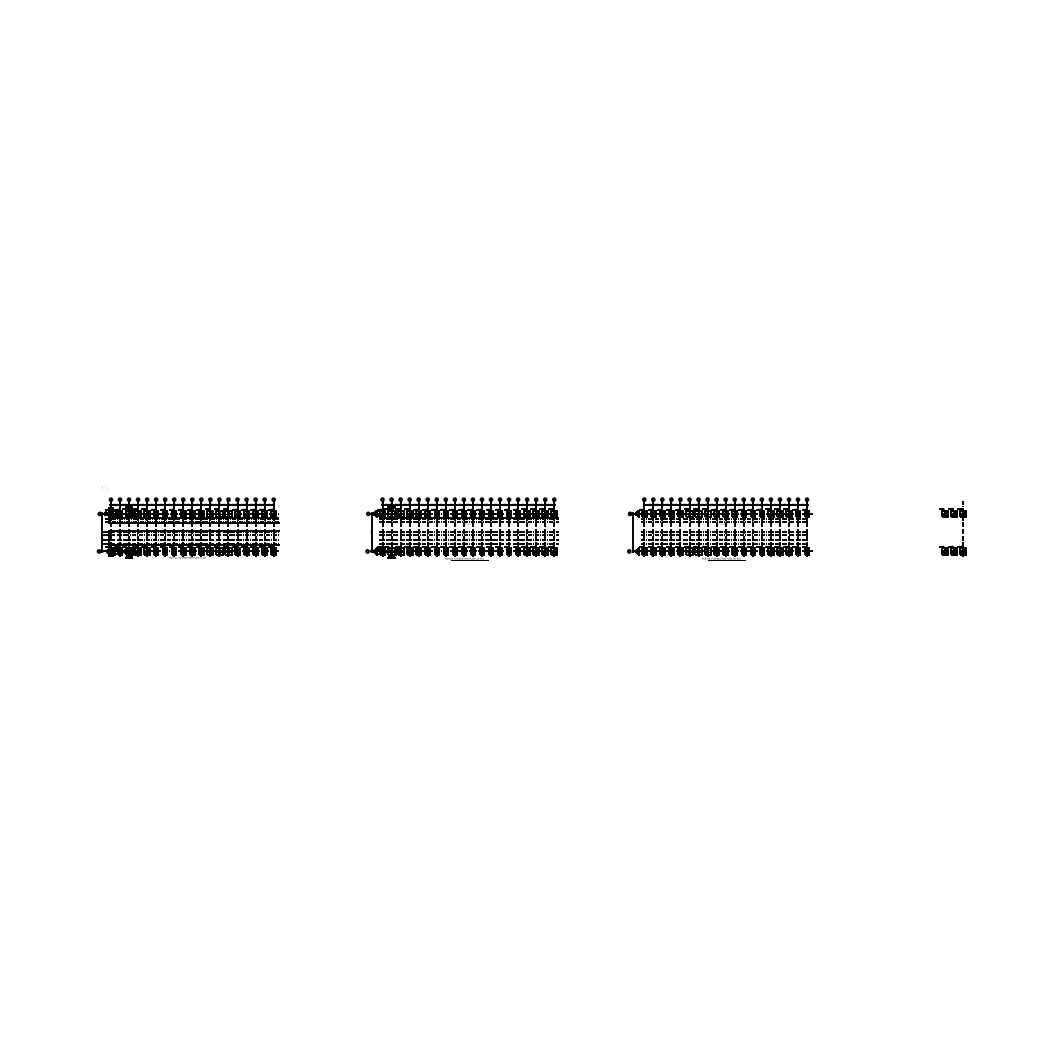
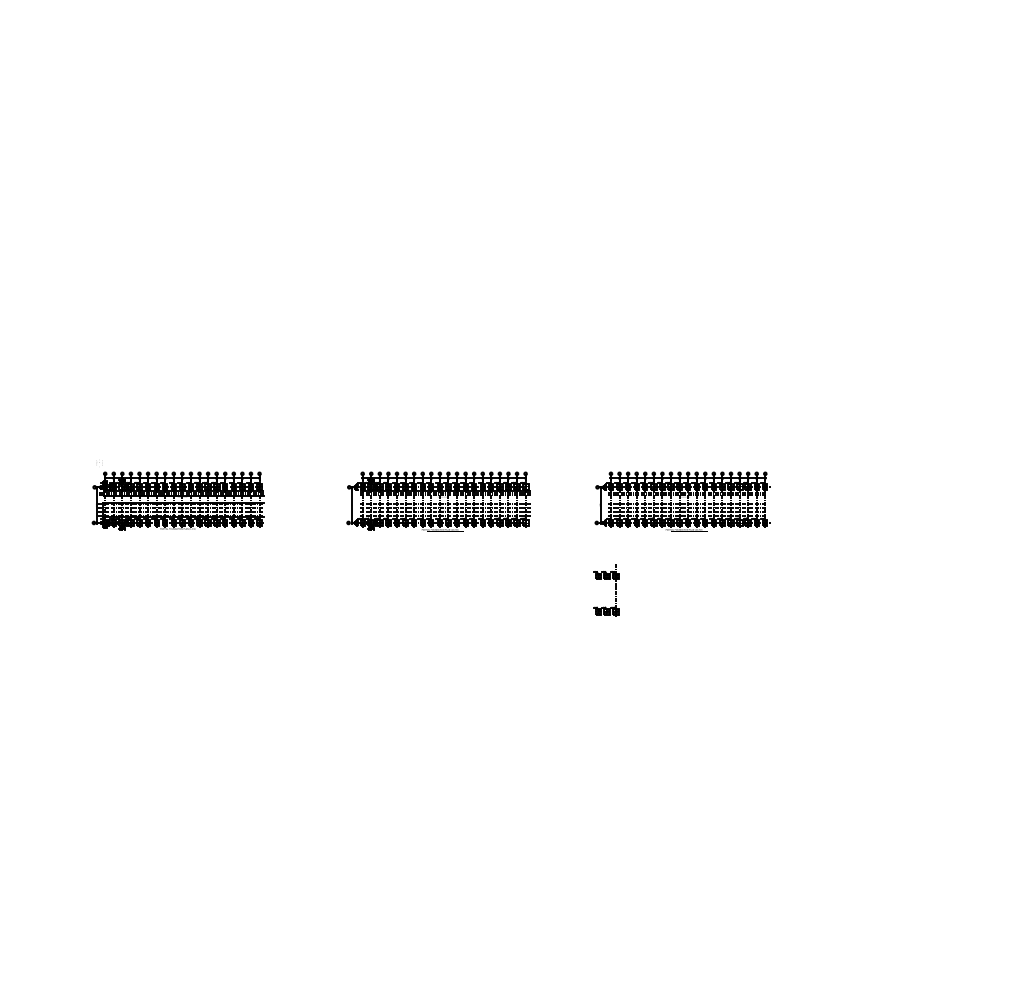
part: (962, 529) -> (614, 591), moved

